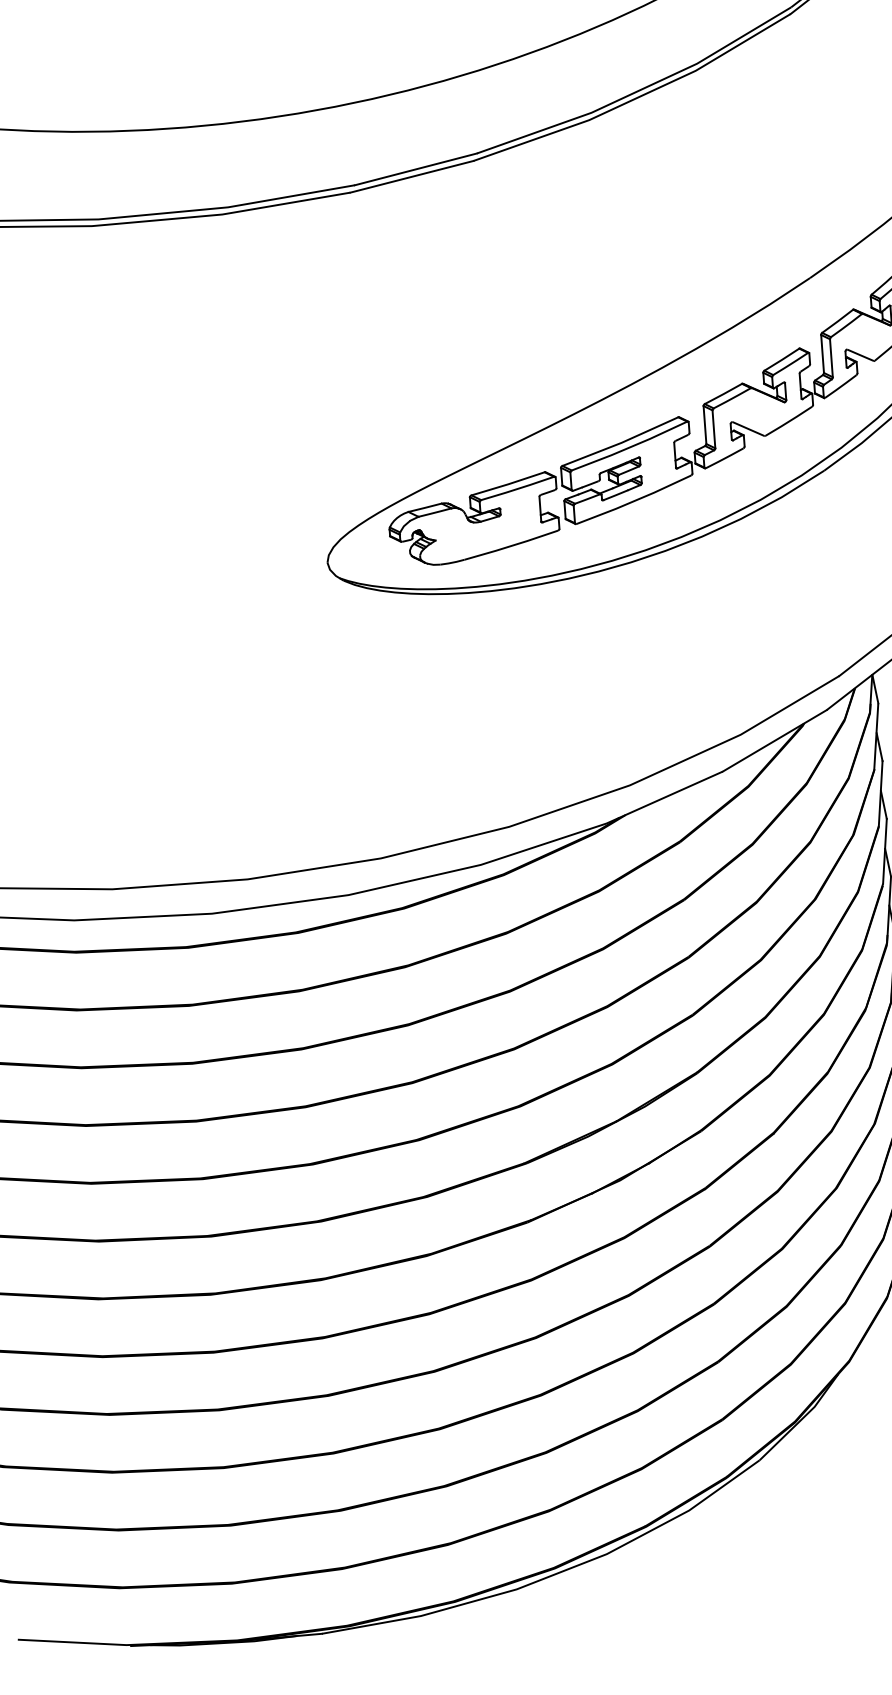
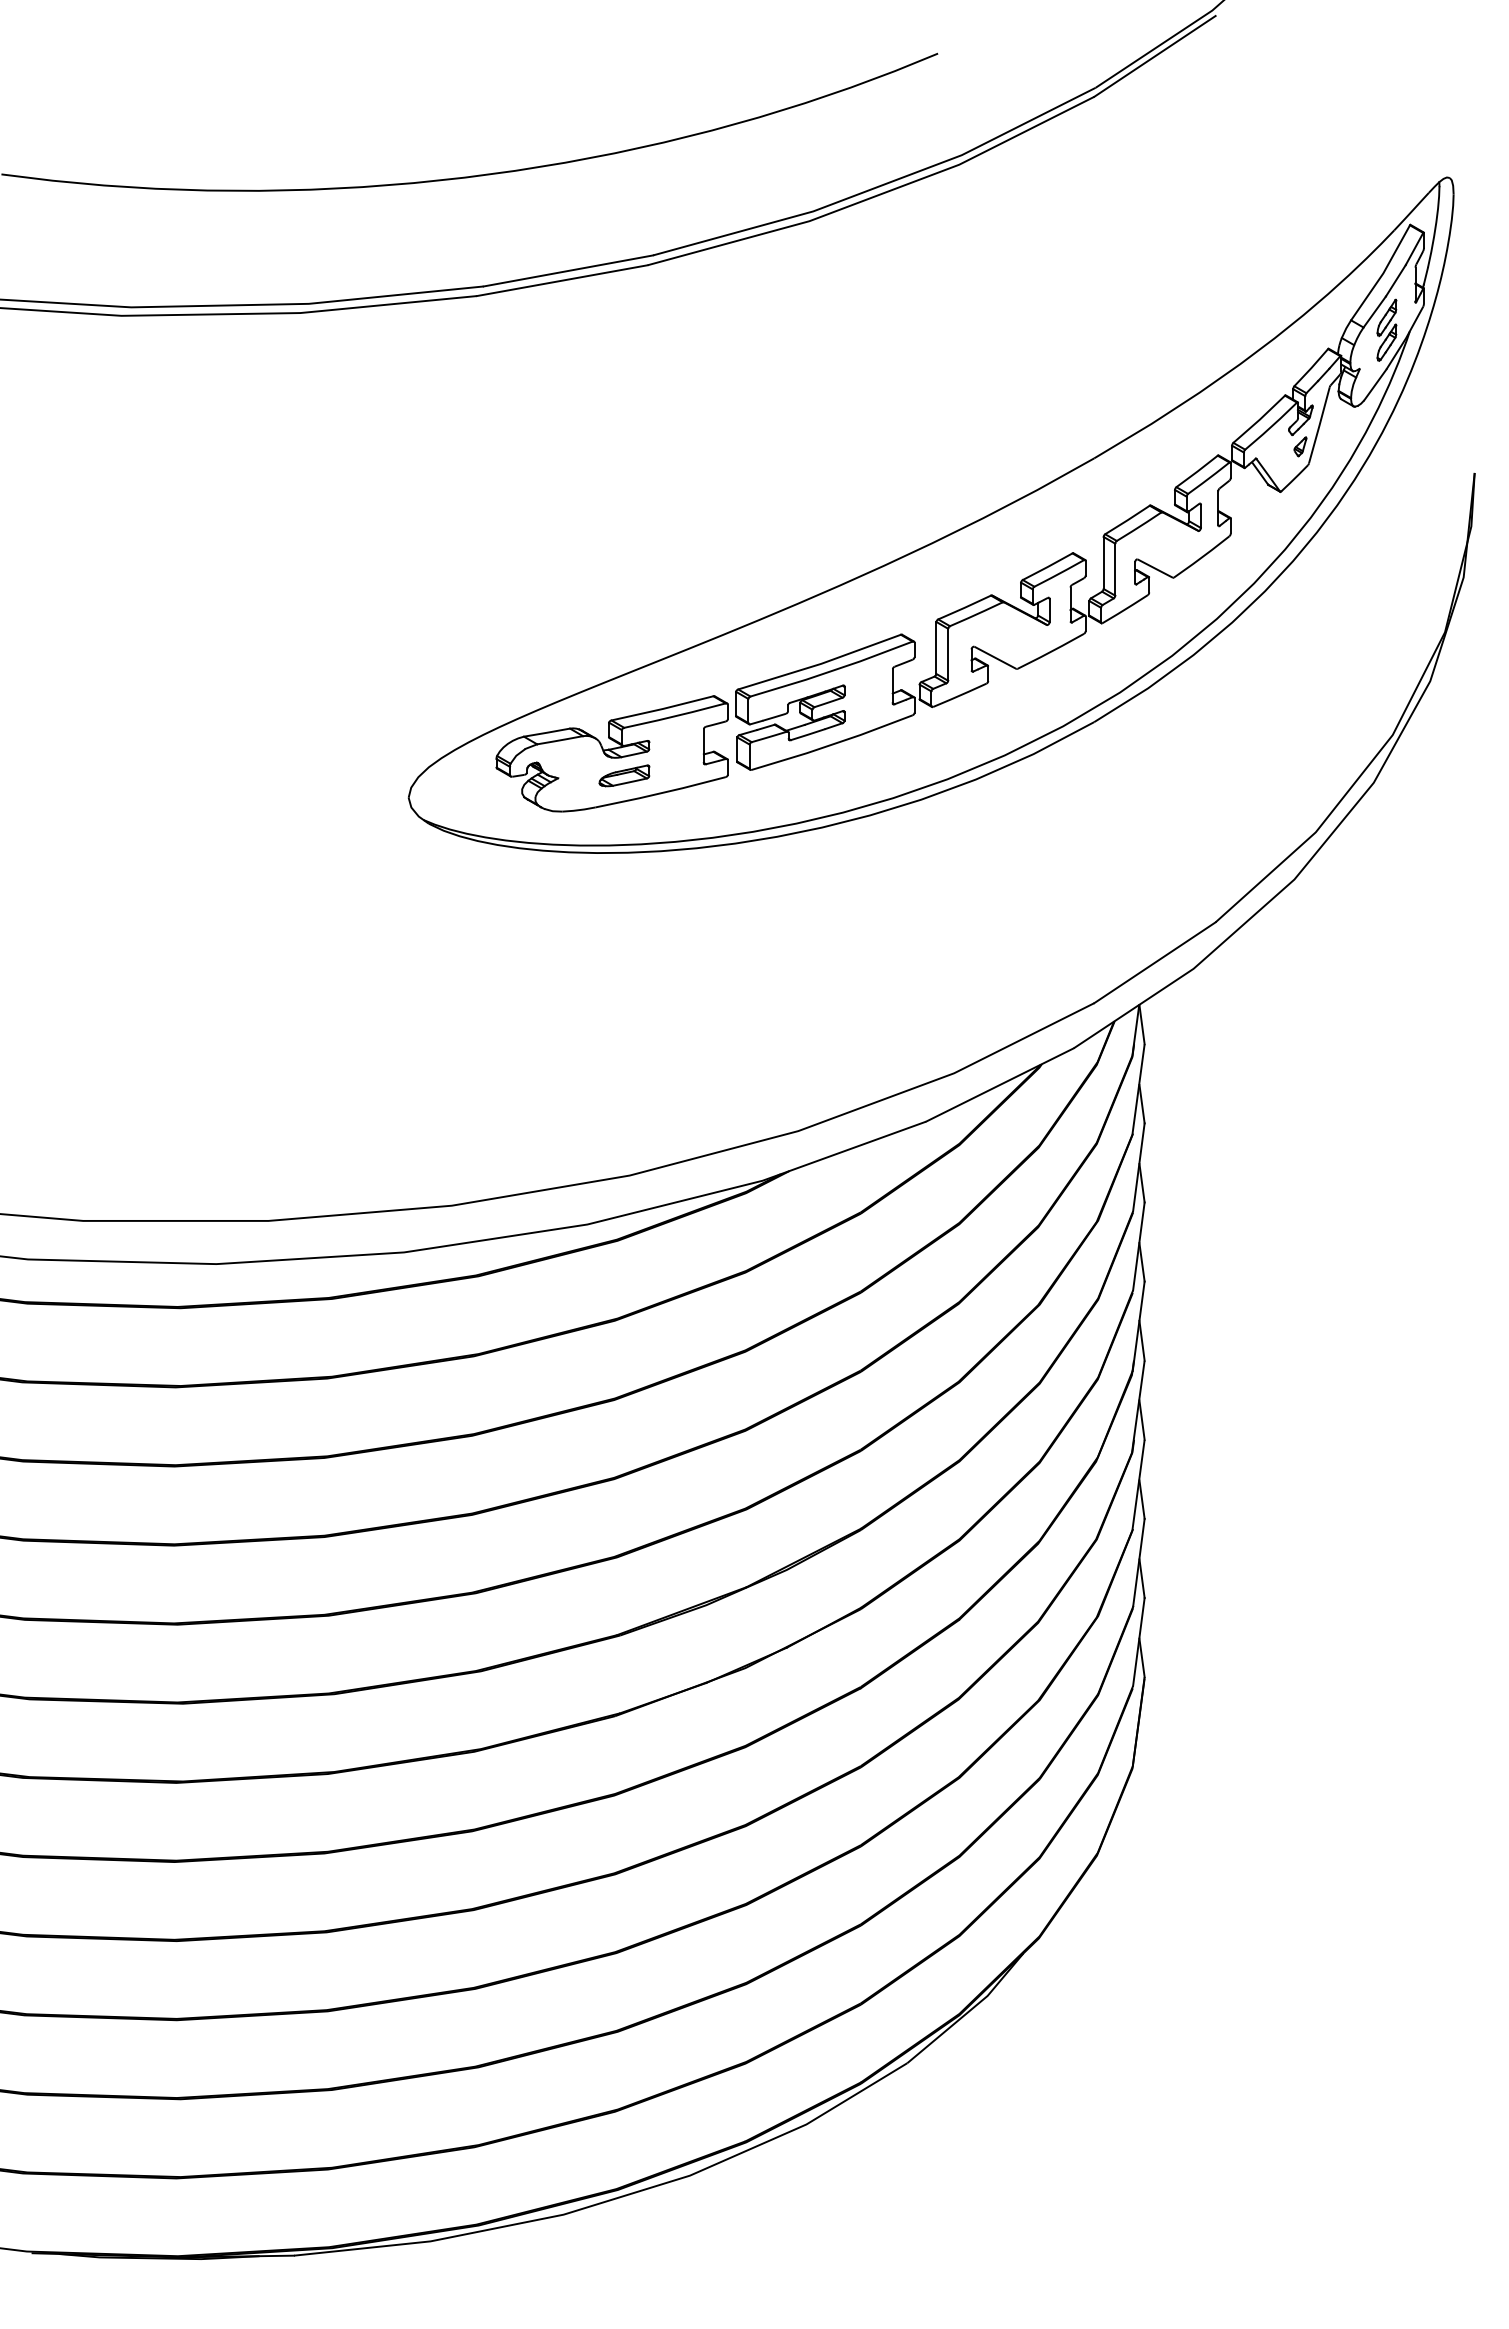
part: (483, 534) -> (624, 775), added

